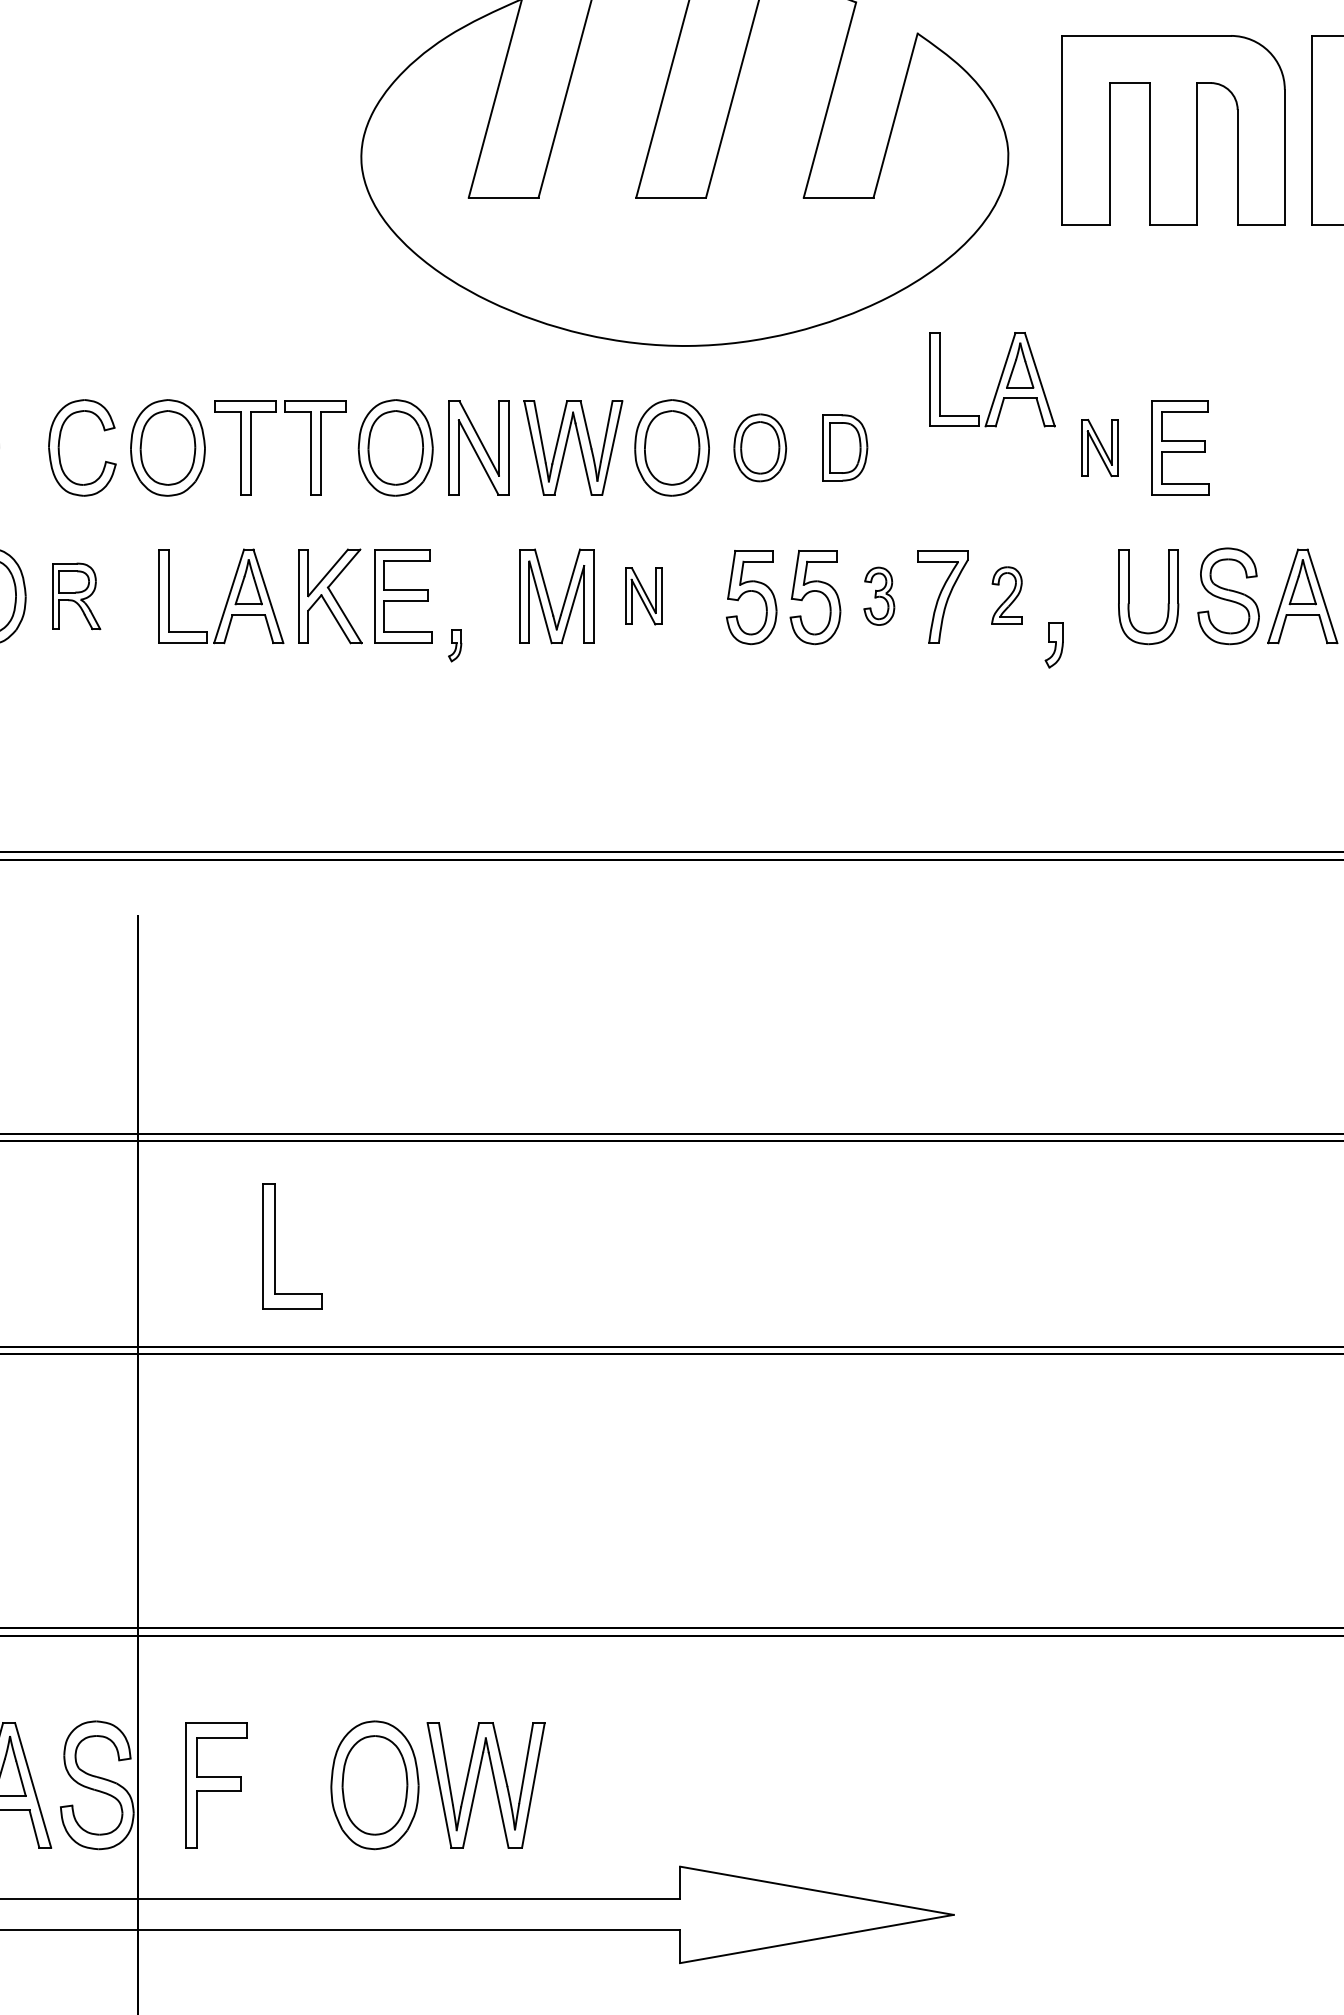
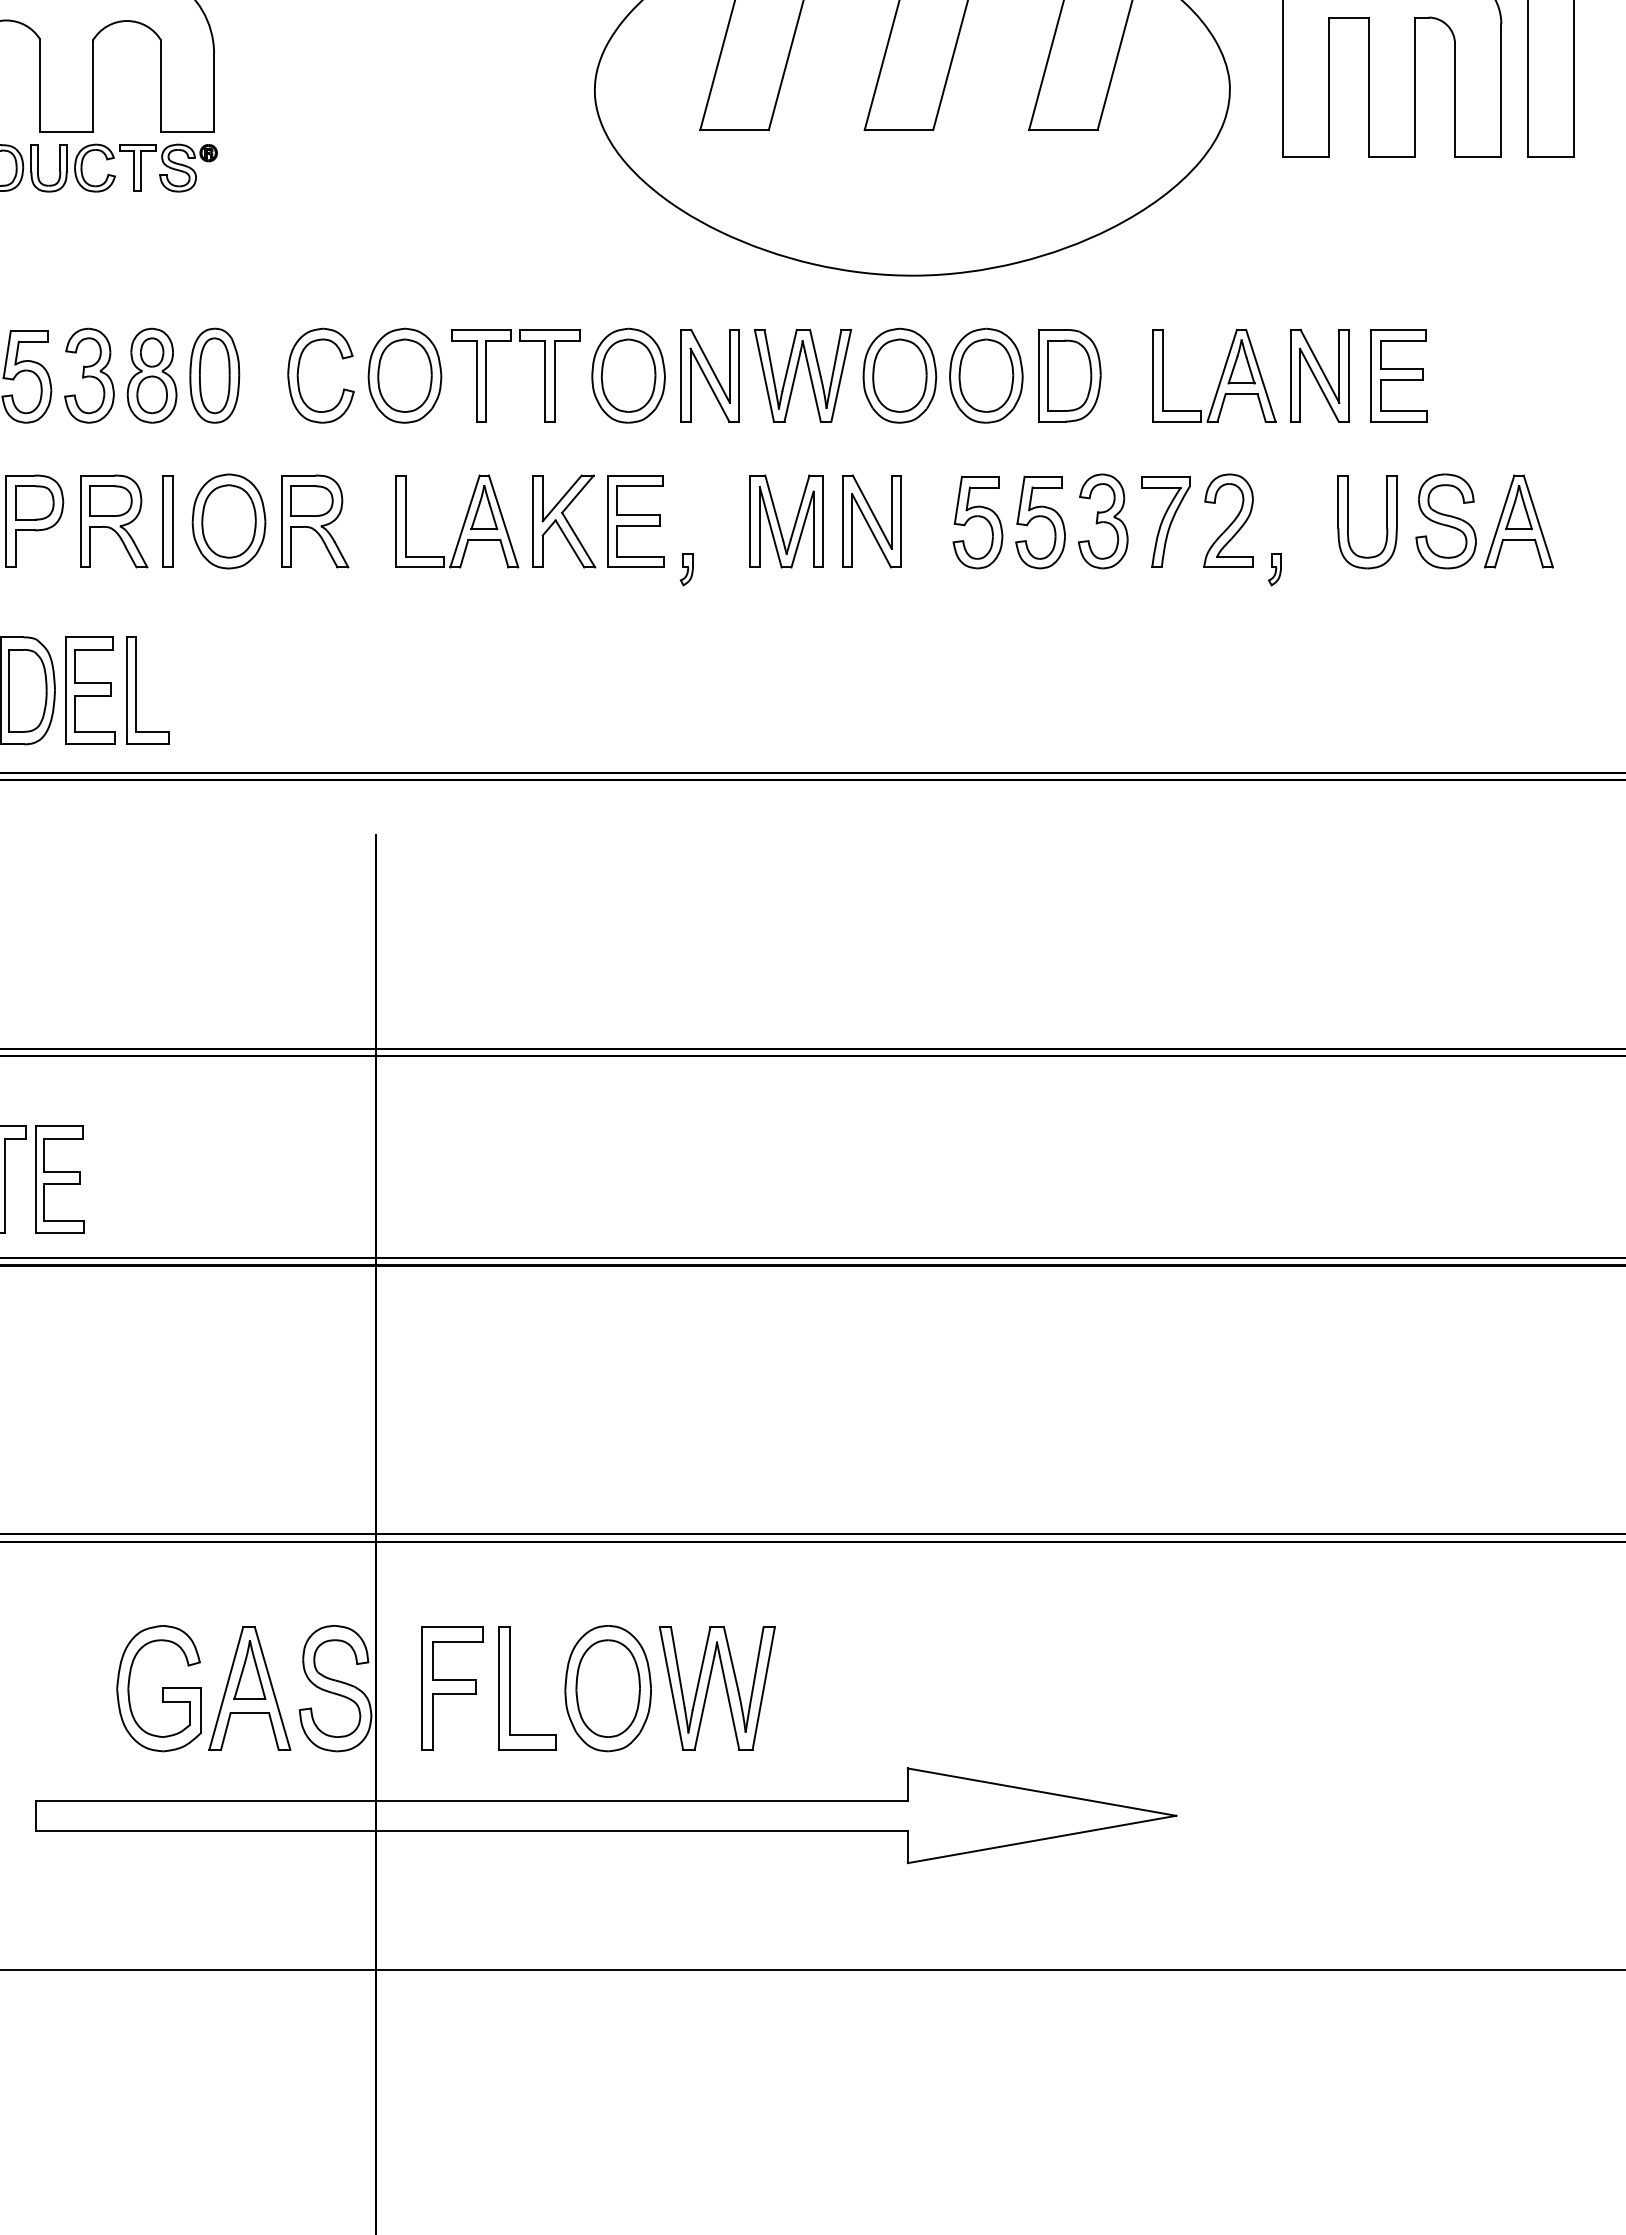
part: (998, 381) -> (1220, 377), moved
part: (760, 447) -> (986, 375), size x1.43
part: (844, 447) -> (1069, 375), size x1.43
part: (1099, 447) -> (1319, 375), size x1.67
part: (1006, 595) -> (1228, 520), size x1.67
part: (76, 596) -> (315, 521), size x1.43
part: (643, 596) -> (871, 521), size x1.67
part: (879, 596) -> (1103, 521), size x1.67
part: (1053, 645) -> (1274, 569), size x0.71
part: (275, 1246) -> (510, 1688), moved

